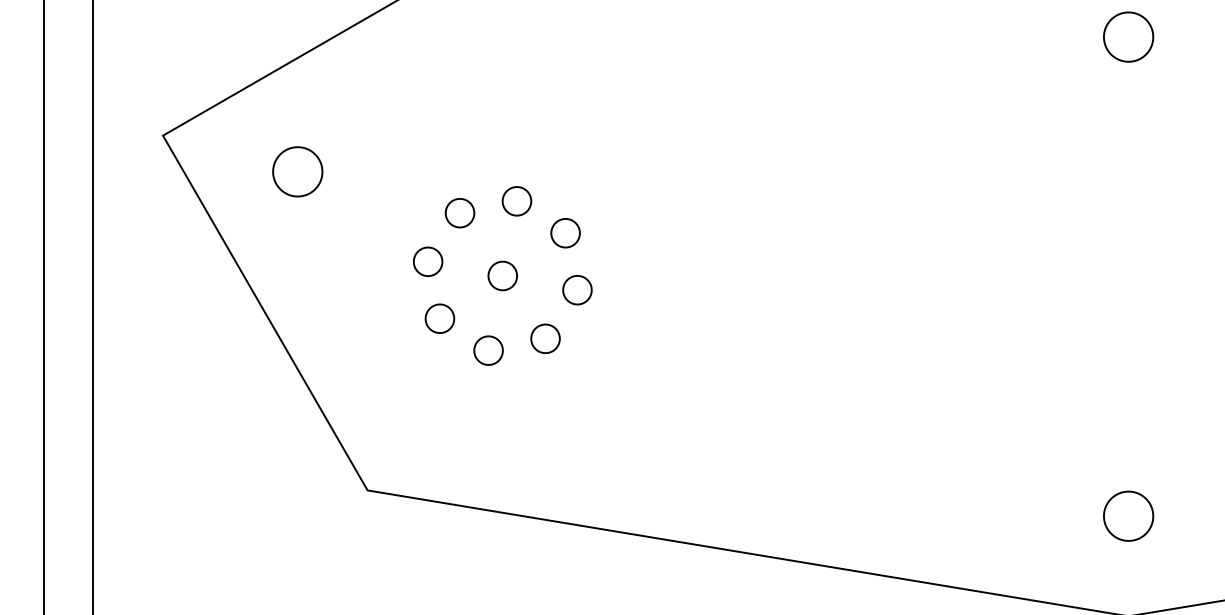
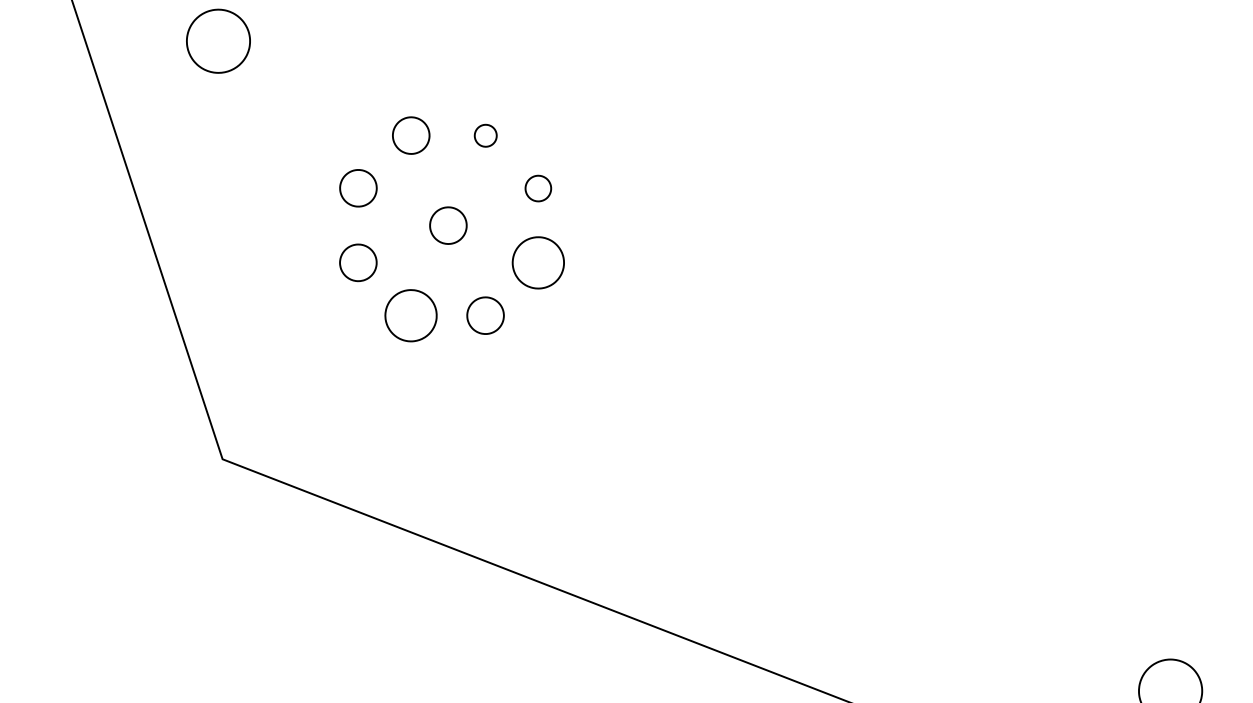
part: (516, 201) -> (485, 135), size x0.6
part: (565, 233) -> (538, 188), size x0.7
part: (577, 290) -> (538, 263), size x1.4
part: (488, 350) -> (410, 315), size x1.4

